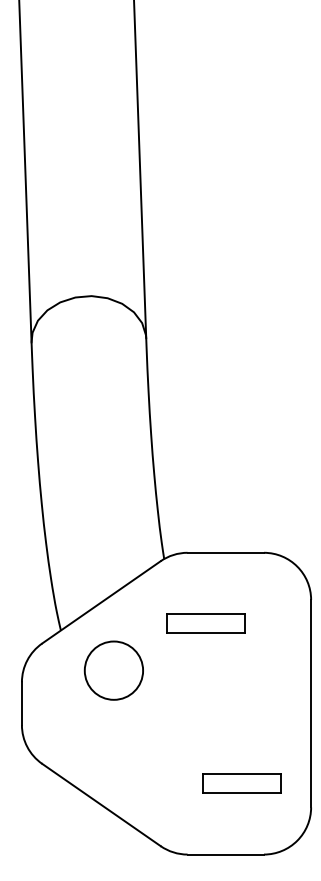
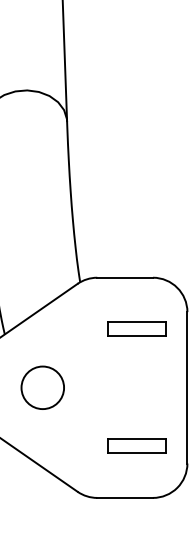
part: (205, 623) -> (136, 329), moved
circle: (113, 670) -> (42, 387), moved

